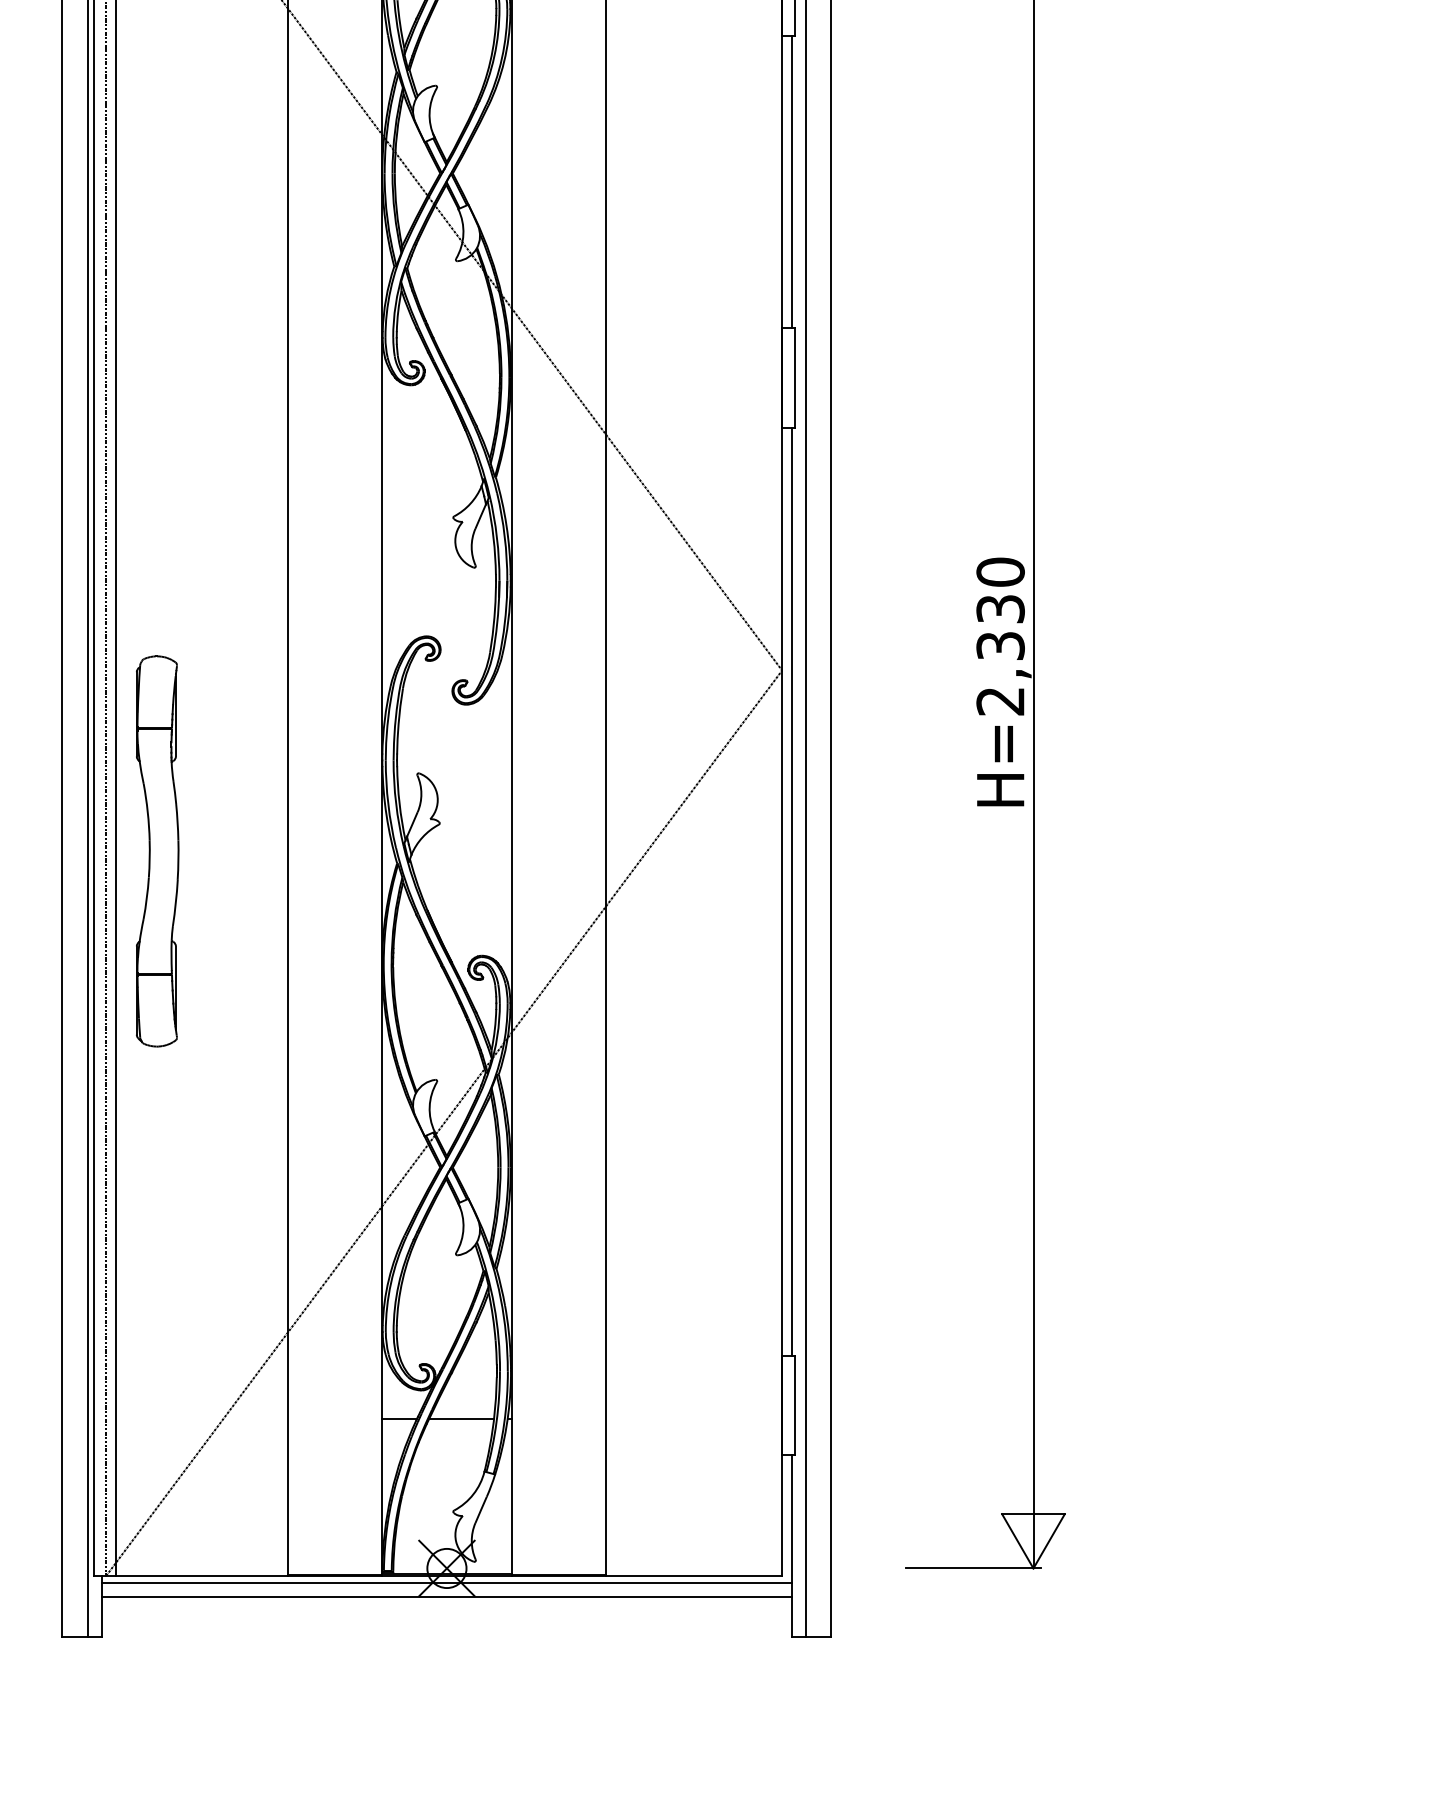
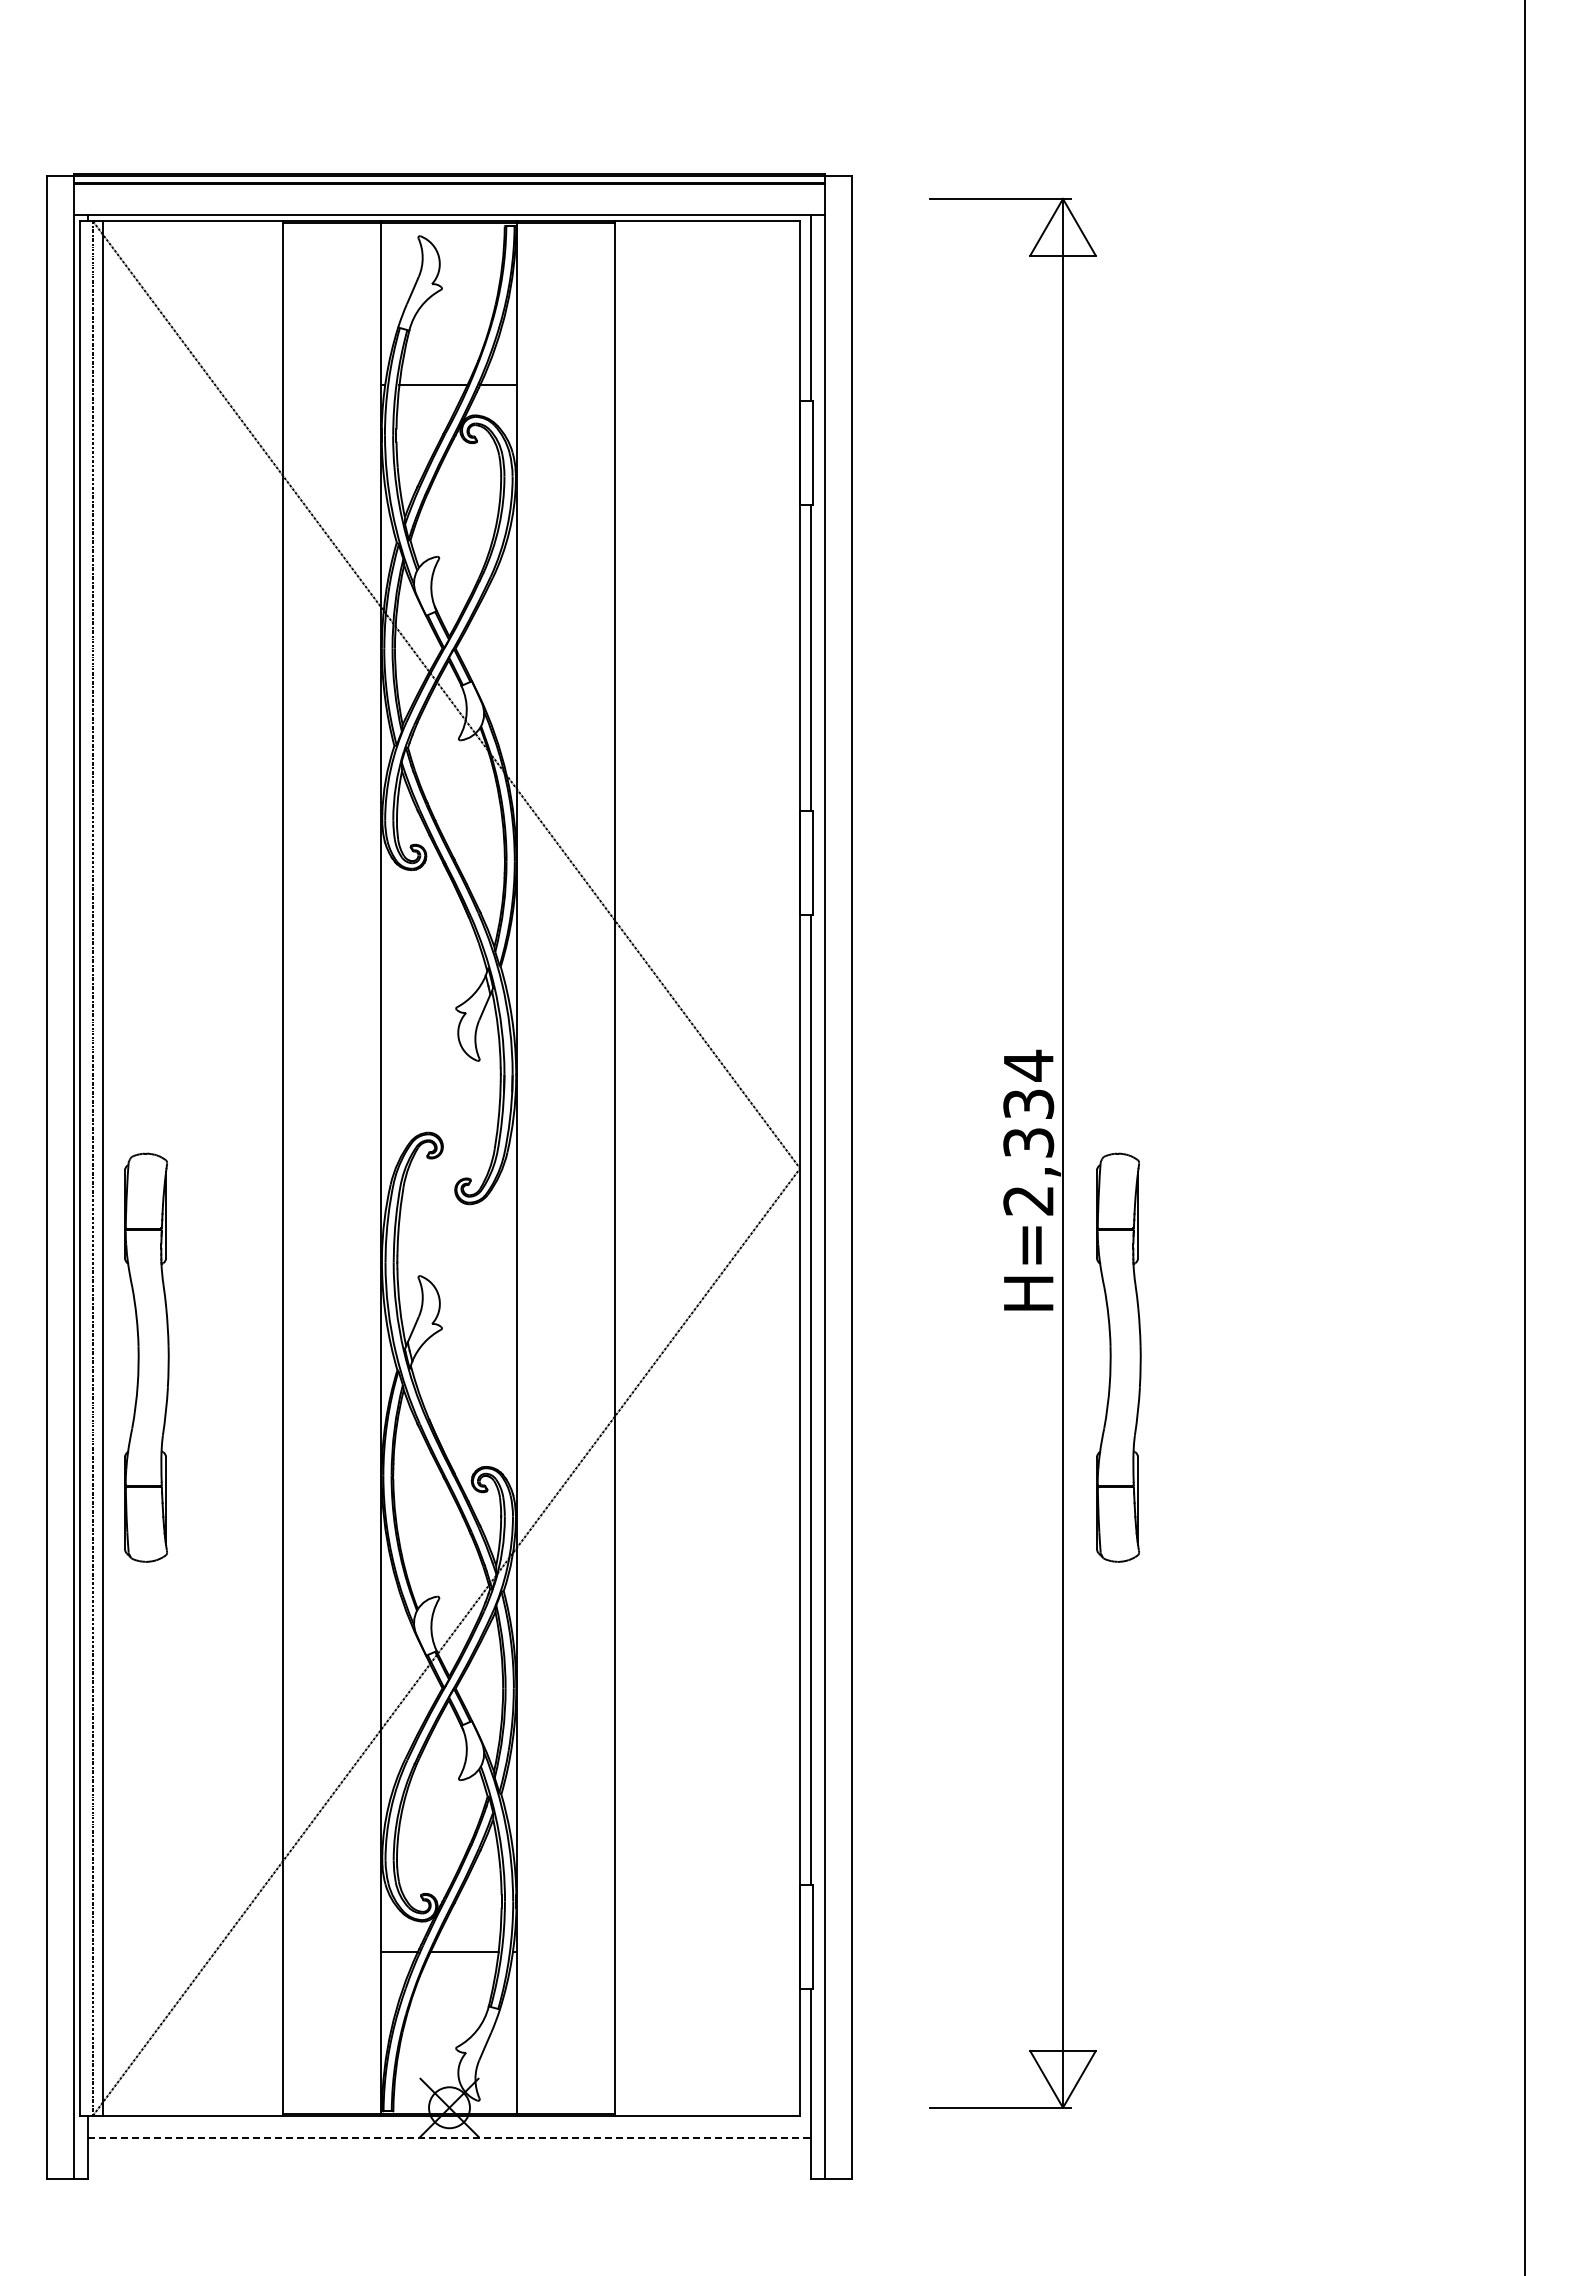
text: (1000, 572) -> (1028, 1065), H=2,330 -> H=2,334
part: (1086, 851) -> (1118, 1357), added
line: (446, 1582) -> (449, 2122), removed
line: (446, 1597) -> (449, 2138), solid -> dashed

